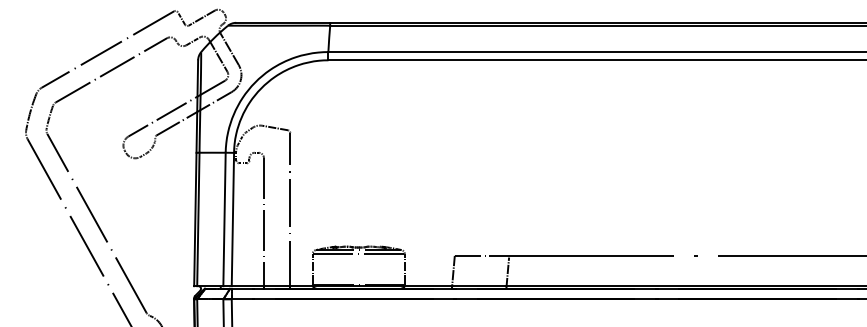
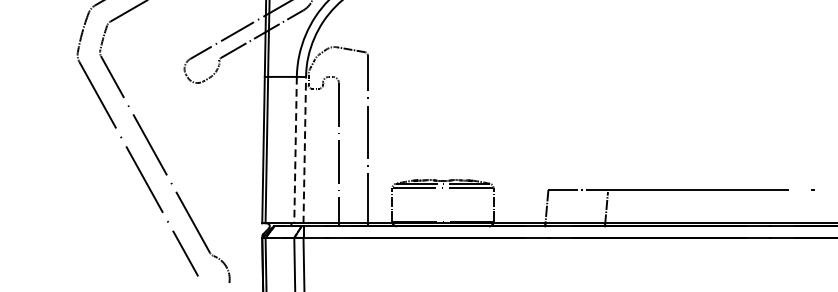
line: (224, 219) -> (295, 150), solid -> dashed
line: (232, 219) -> (304, 150), solid -> dashed

